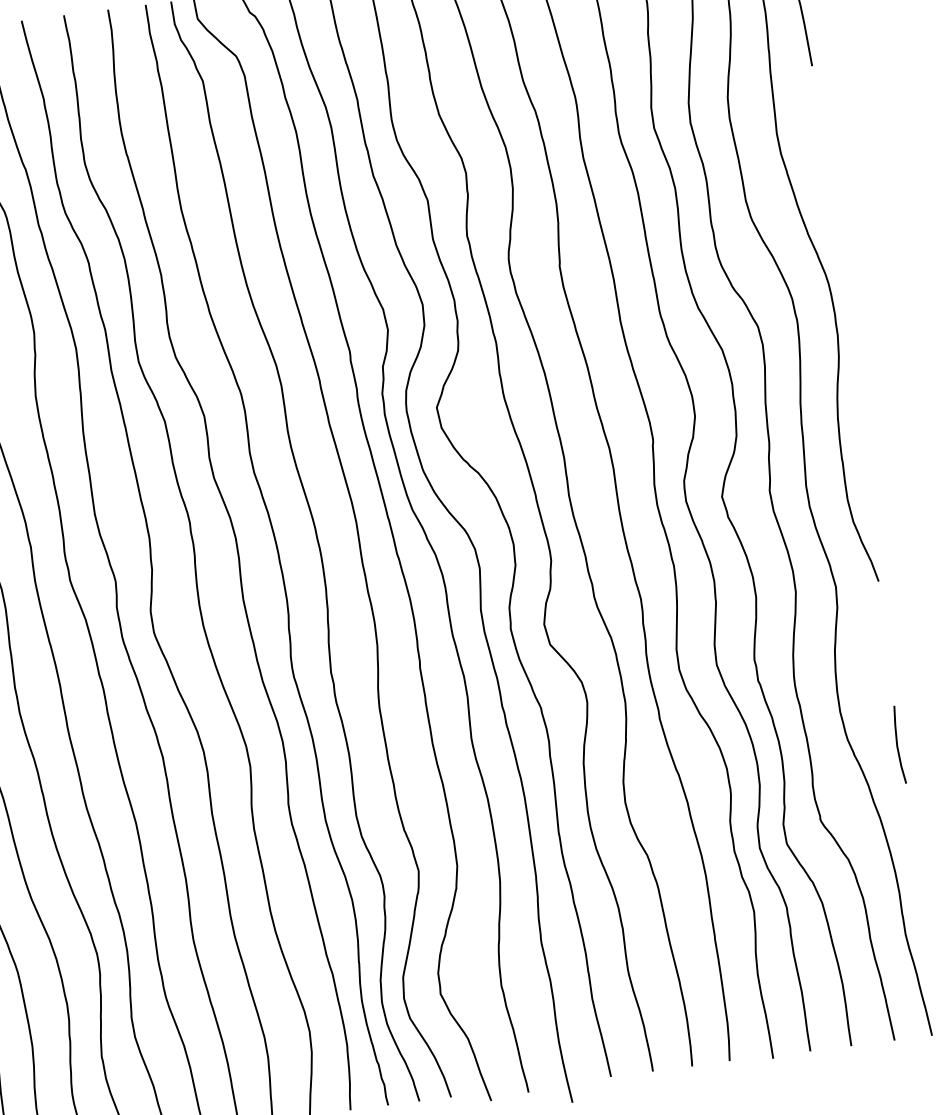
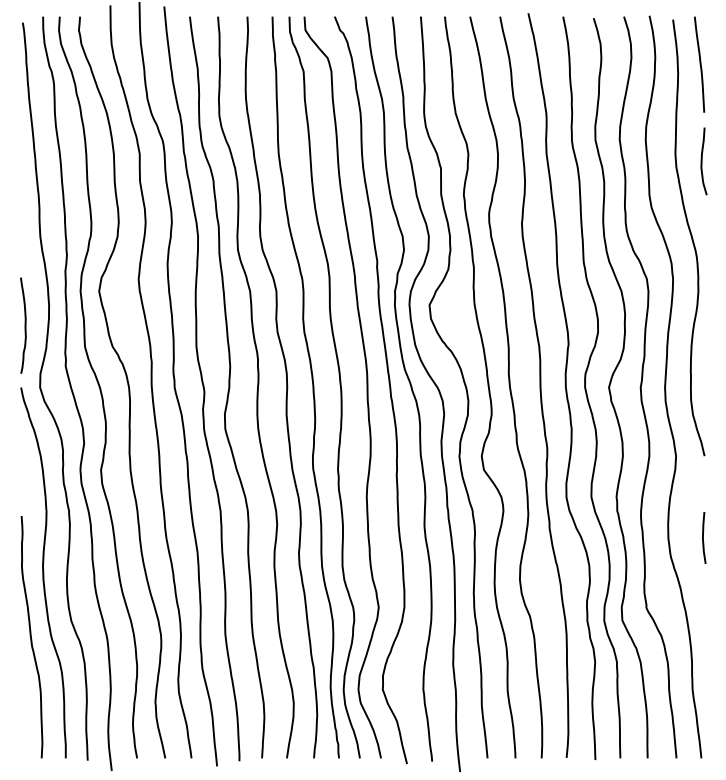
curve: (818, 139) -> (702, 161), added
line: (897, 744) -> (703, 537), moved

